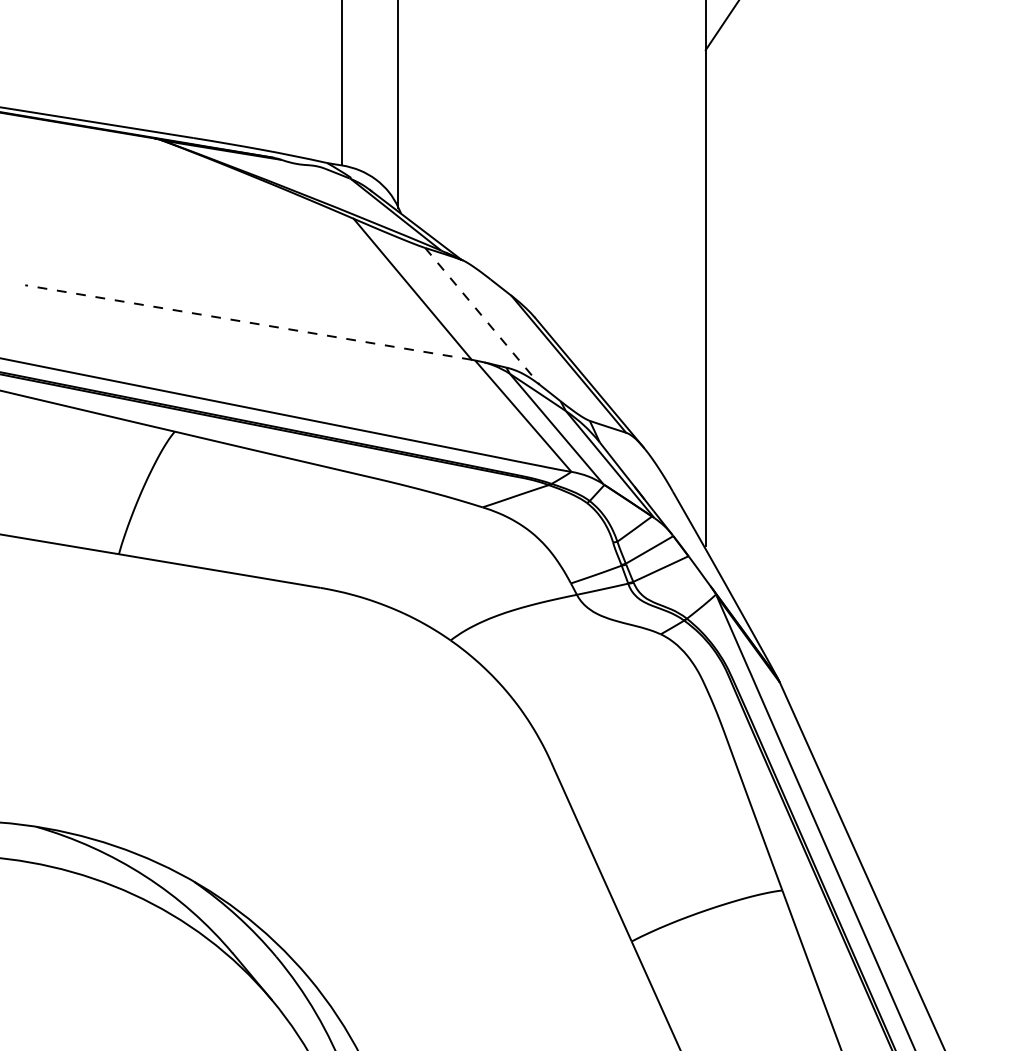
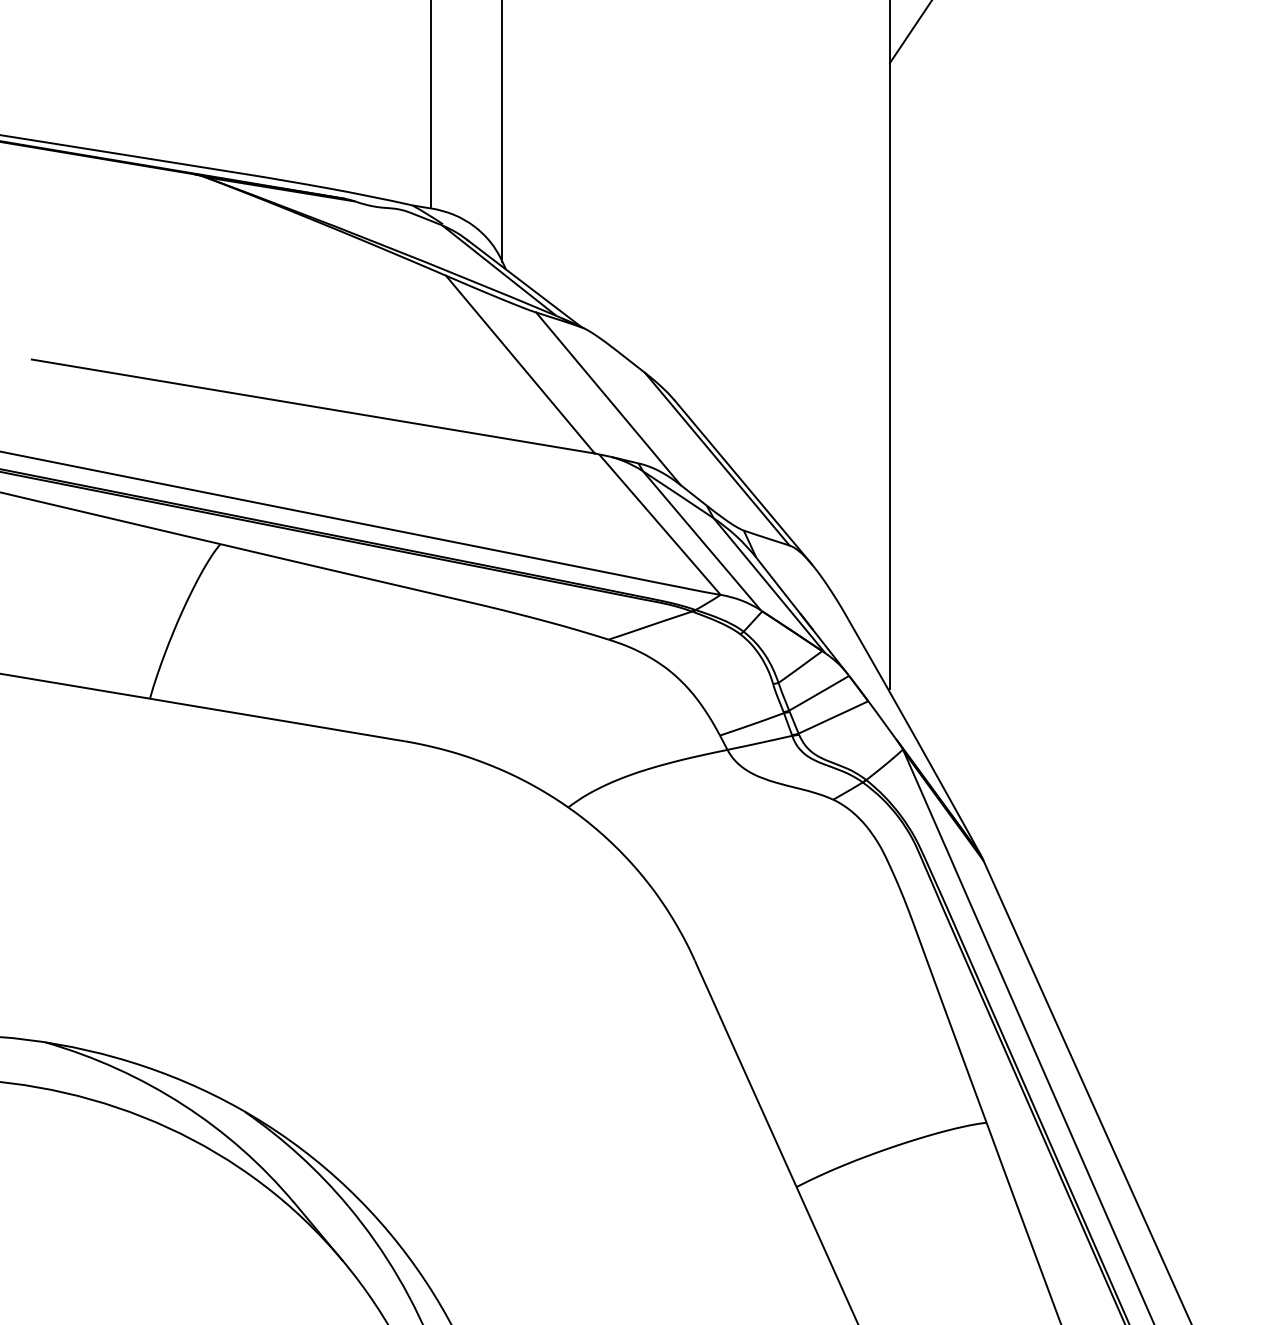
line: (482, 316) -> (608, 398), dashed -> solid
line: (247, 322) -> (312, 406), dashed -> solid

